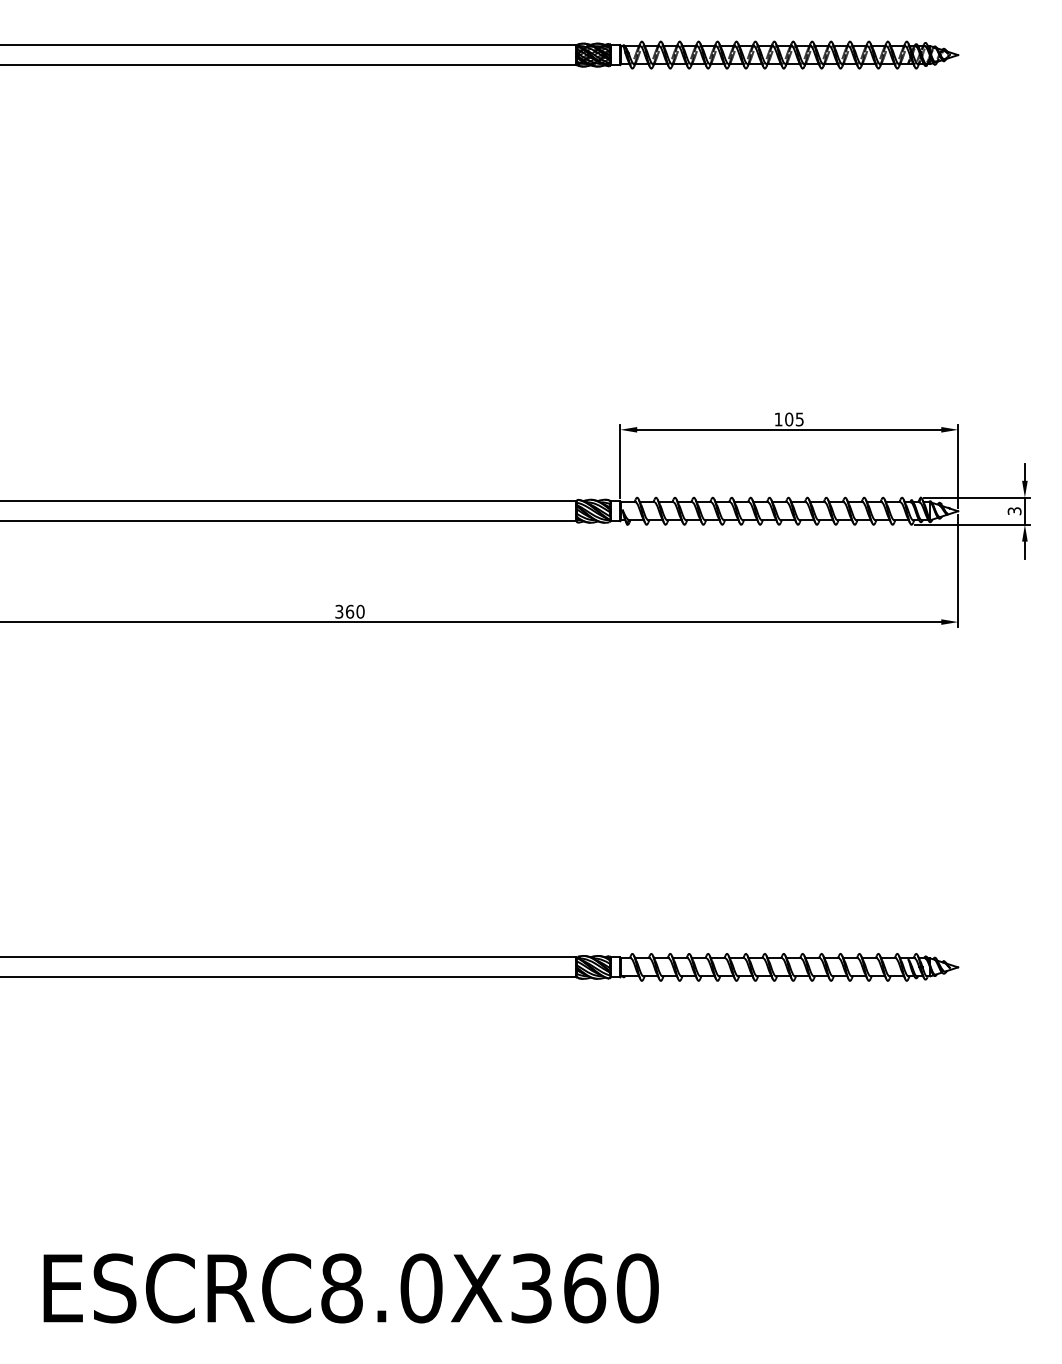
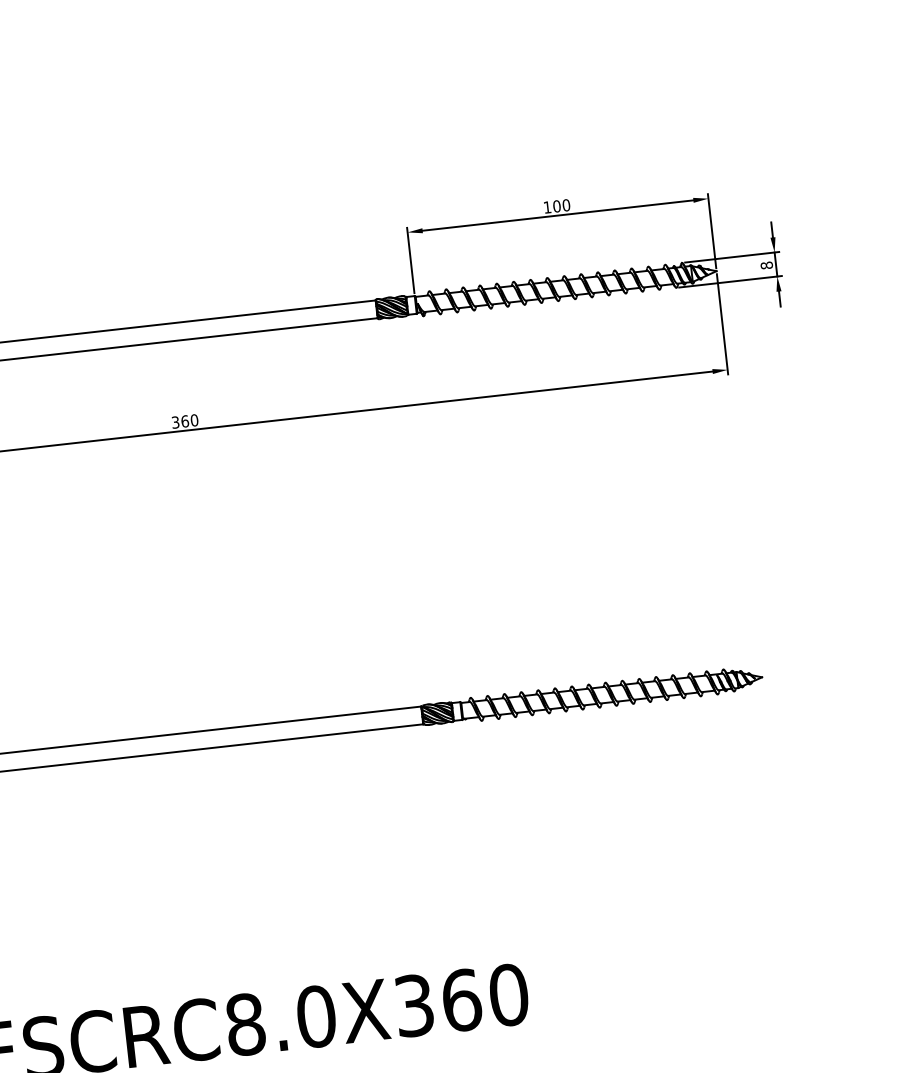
text: (799, 419) -> (566, 205), 105 -> 100
text: (1014, 511) -> (766, 265), 3 -> 8

